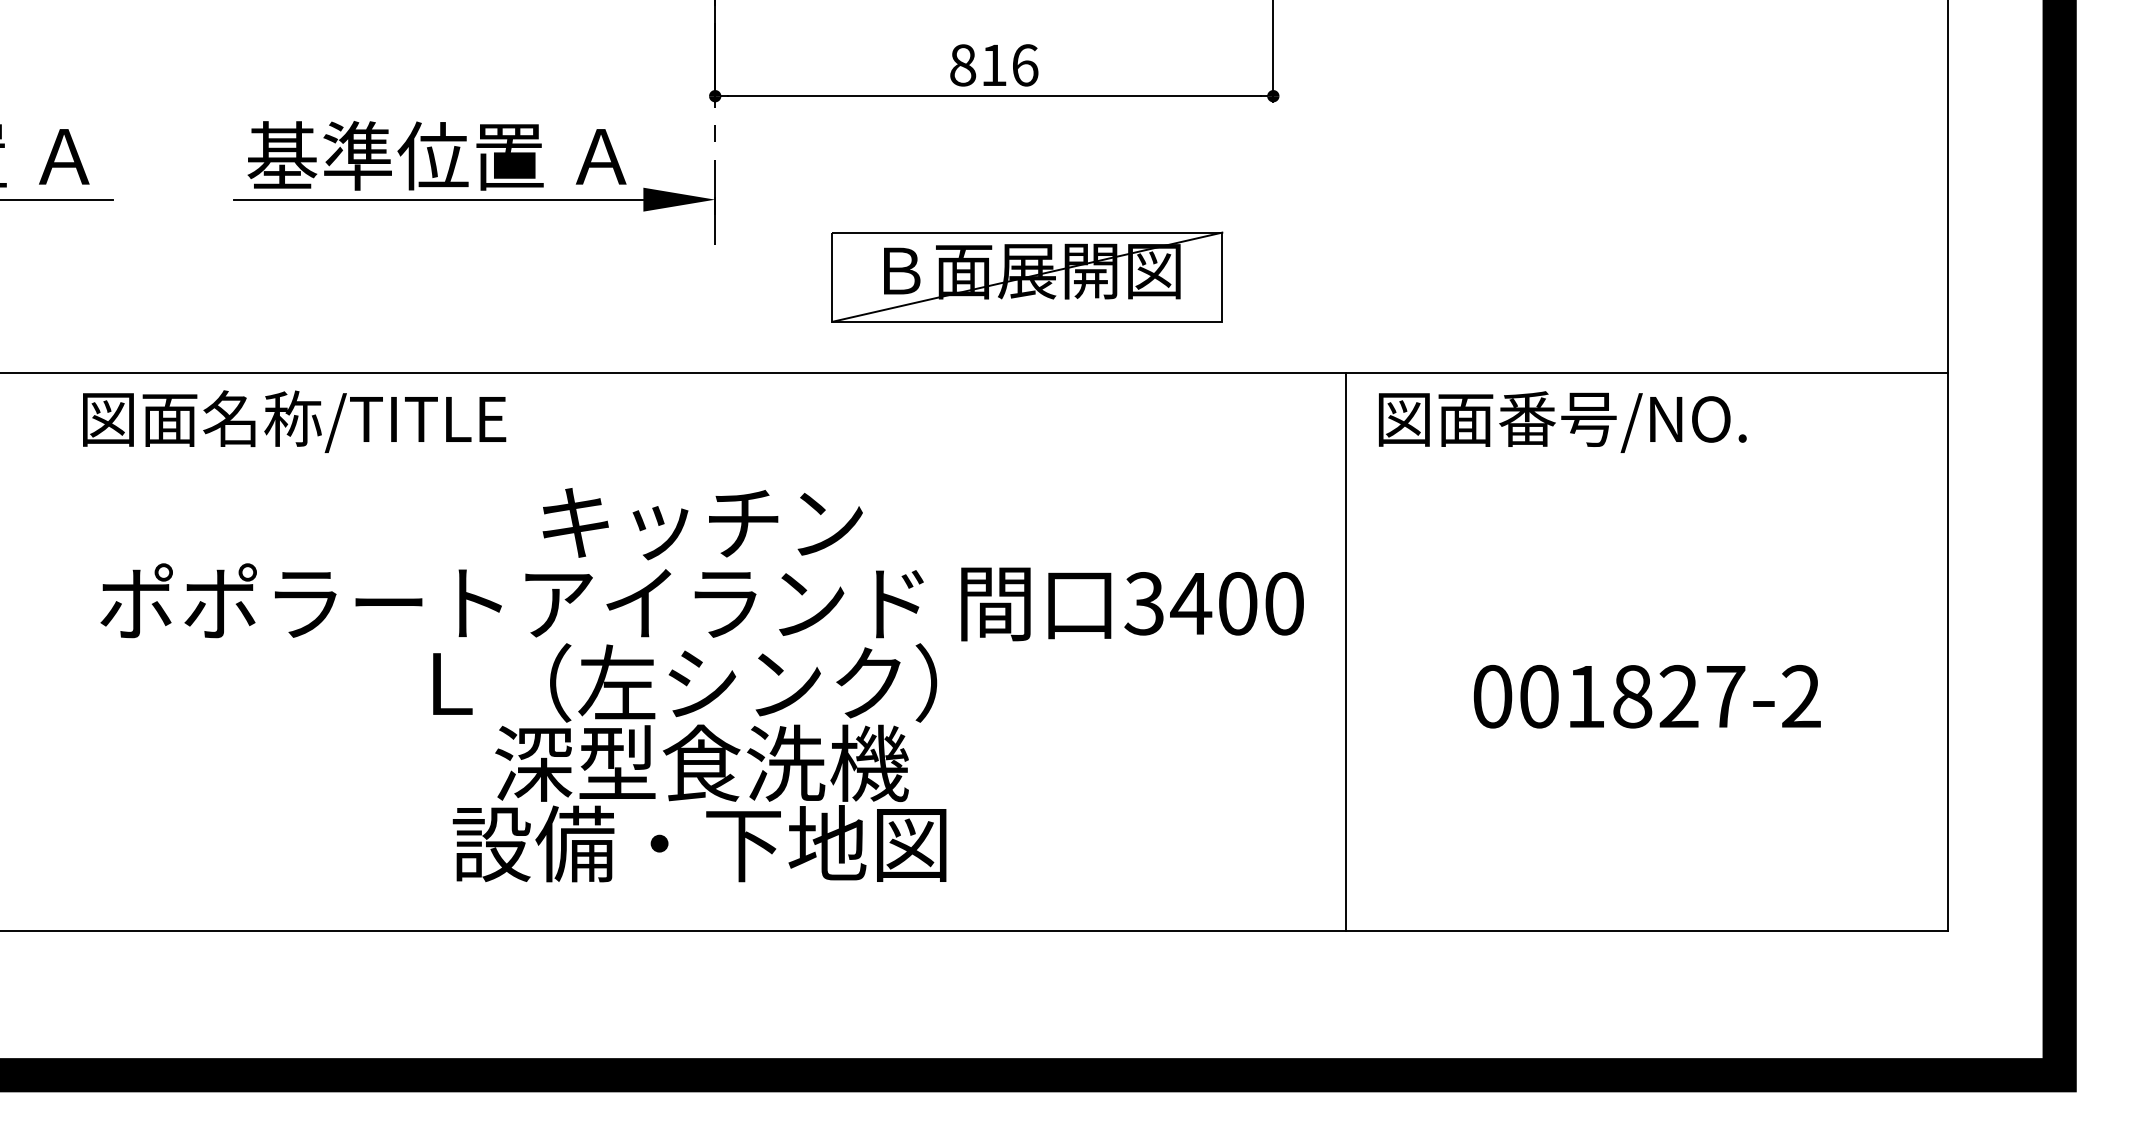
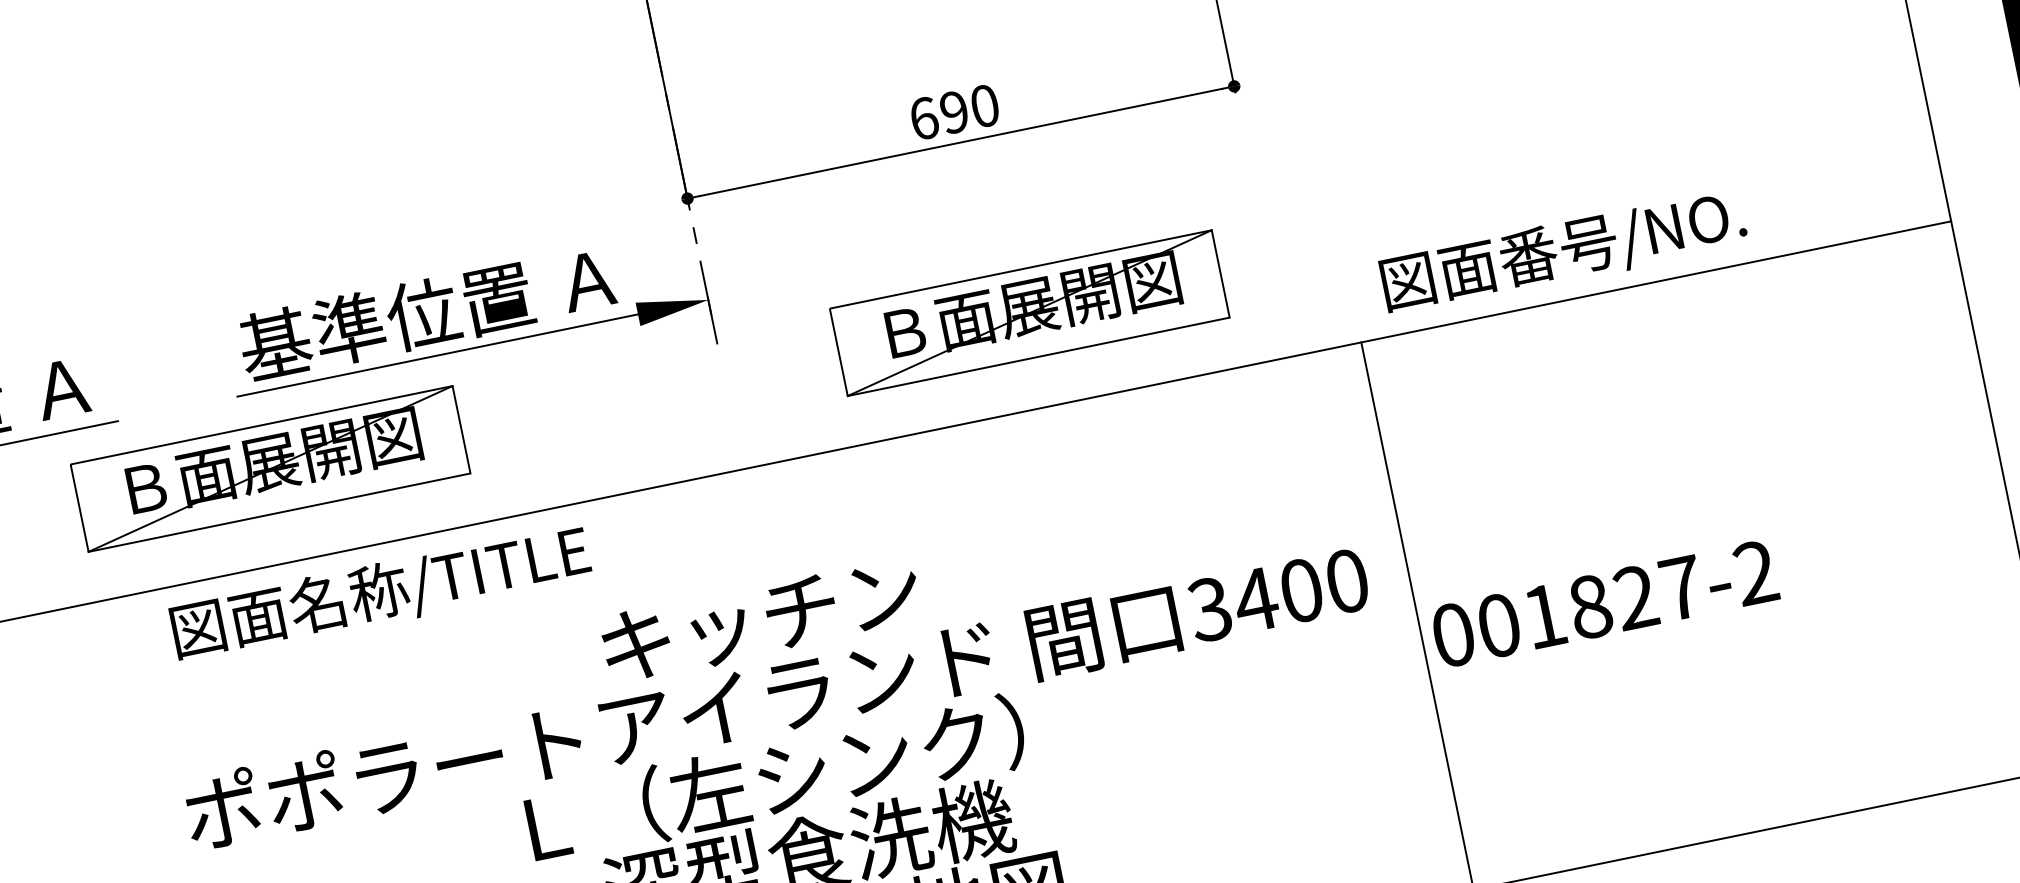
text: (994, 65) -> (954, 112), 816 -> 690
part: (252, 276) -> (270, 468), added
text: (294, 421) -> (380, 593), moved
text: (1562, 421) -> (1563, 251), moved
text: (1647, 696) -> (1605, 603), moved

